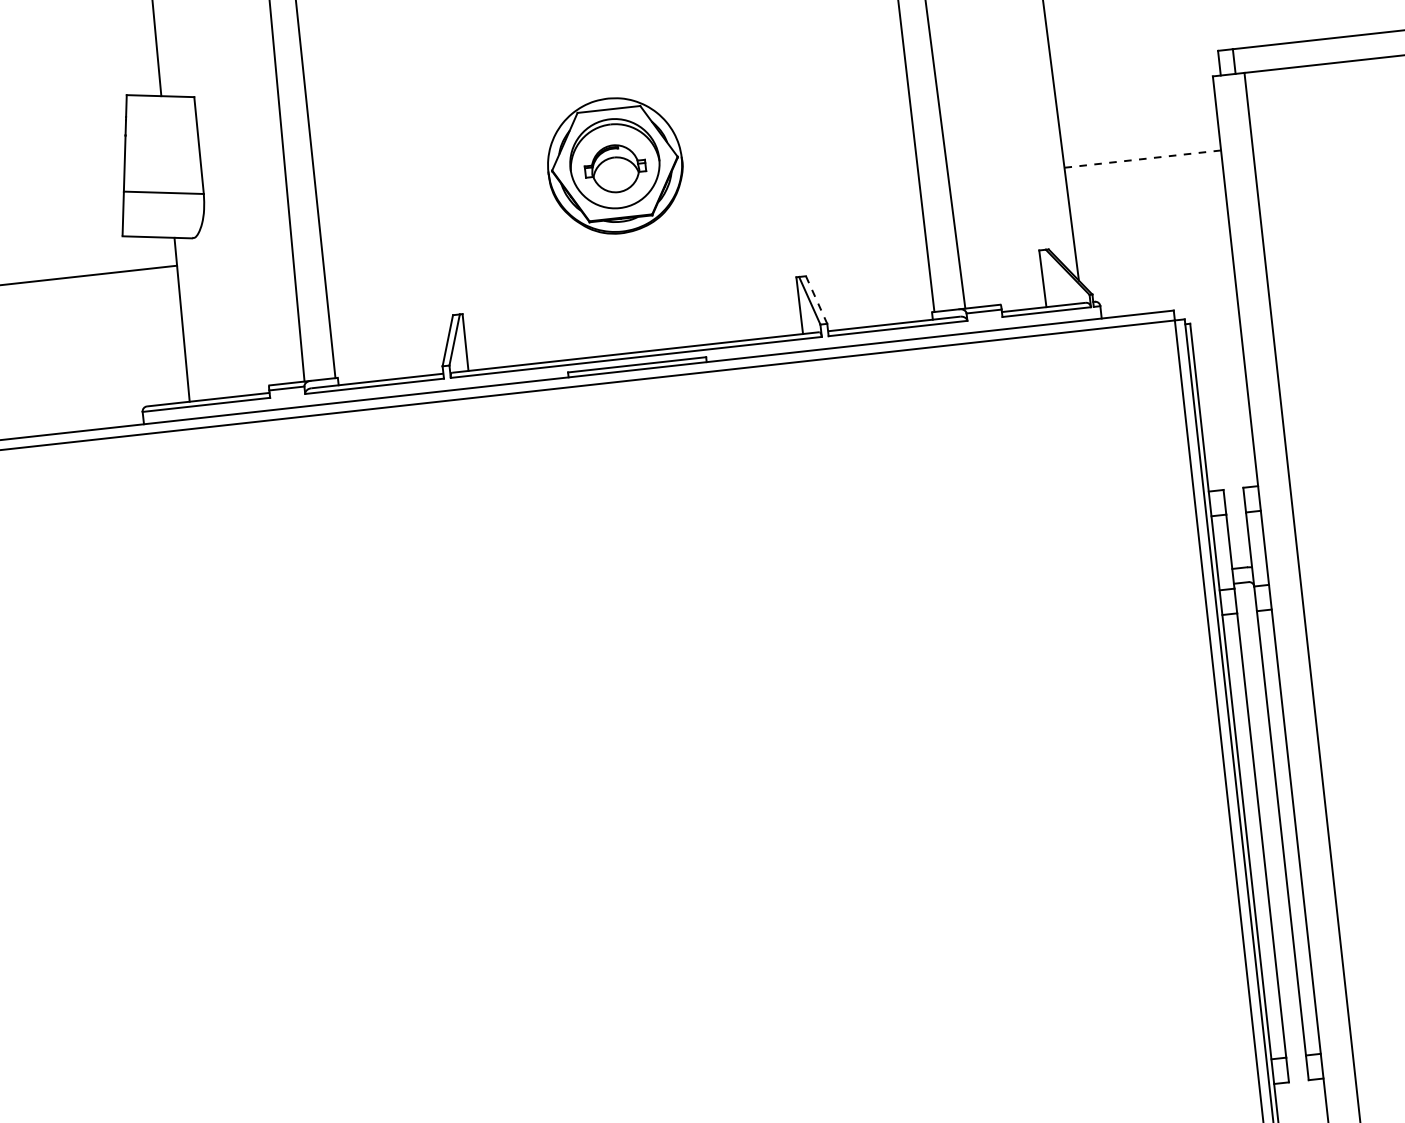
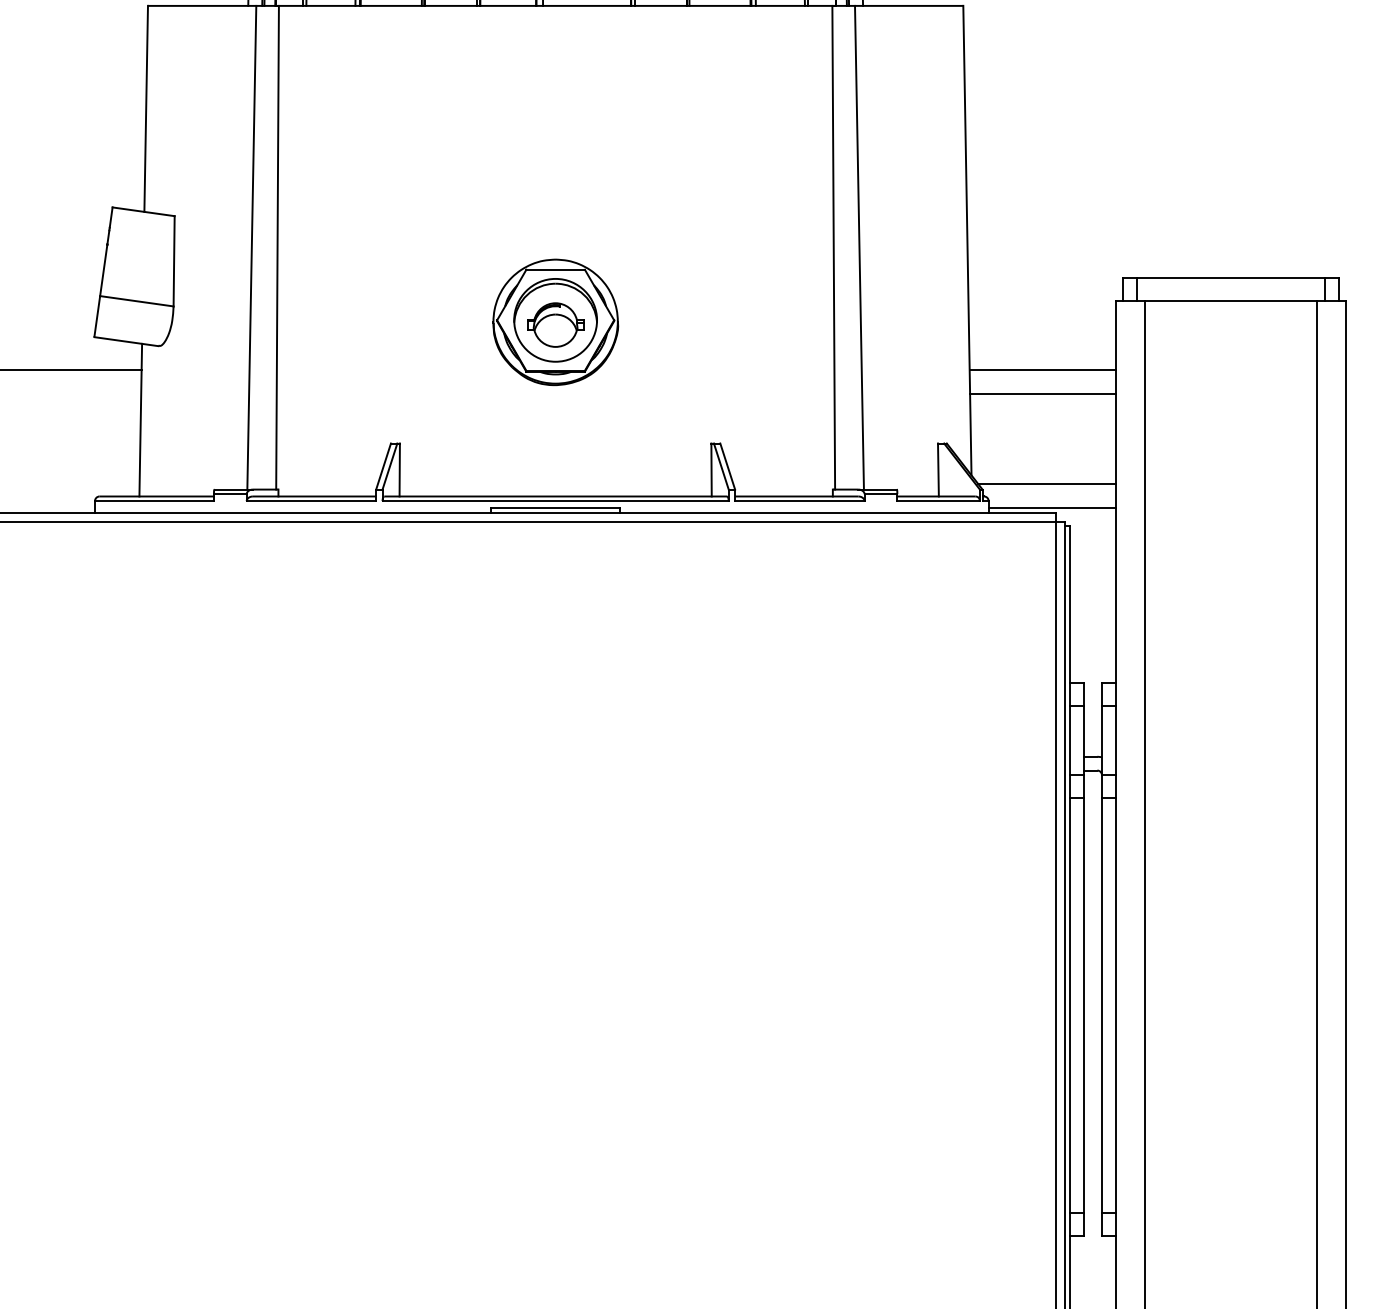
line: (1142, 158) -> (1042, 369), dashed -> solid
line: (1145, 184) -> (1042, 393), added
line: (1160, 281) -> (1046, 484), added
line: (816, 301) -> (727, 467), dashed -> solid
line: (1168, 306) -> (1051, 508), added

